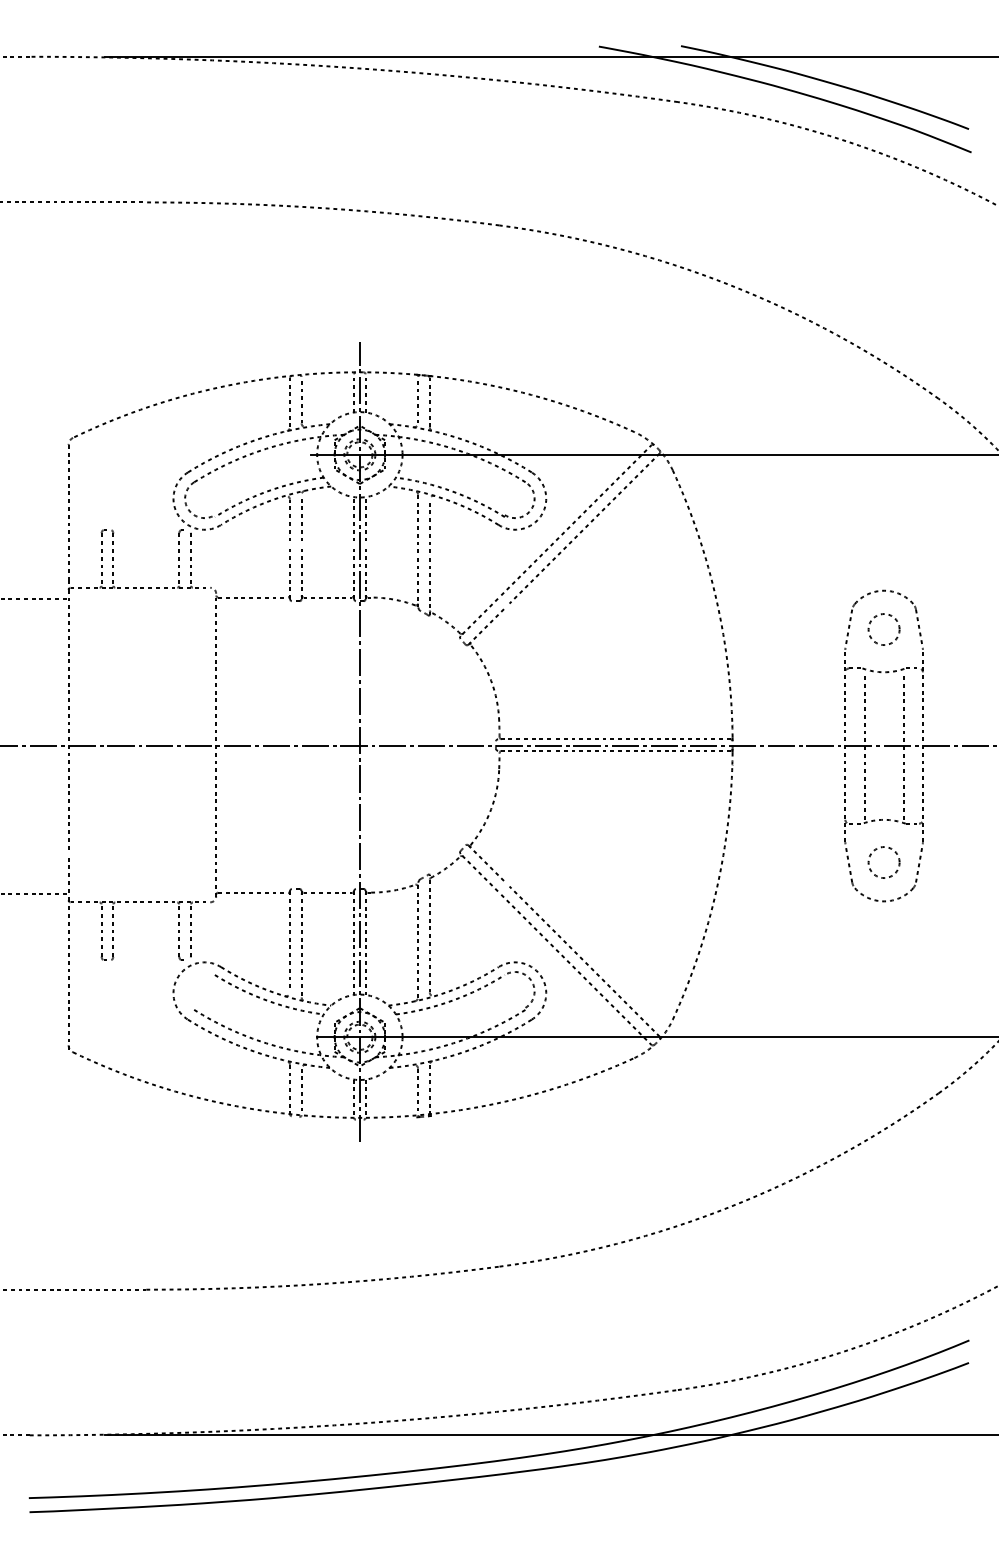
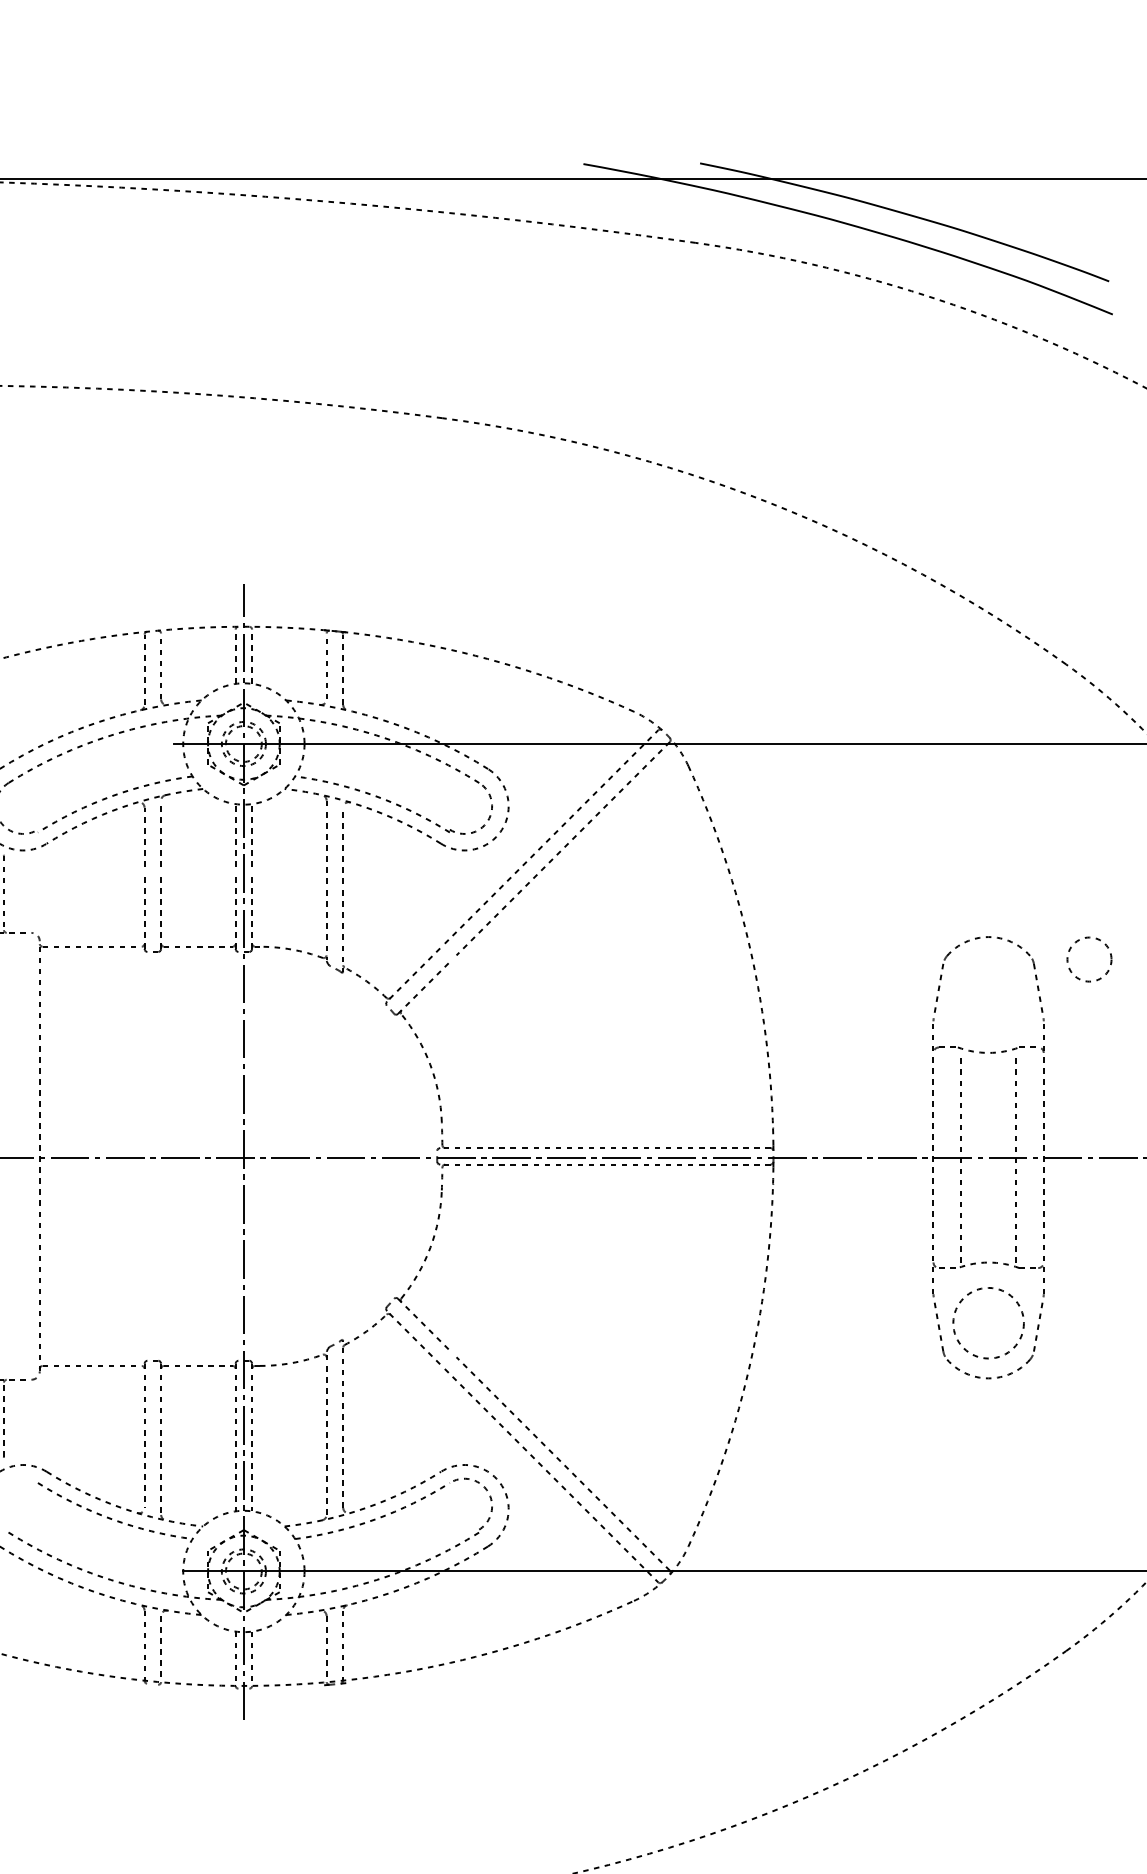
circle: (883, 629) -> (1088, 959), moved
circle: (883, 862) -> (987, 1323), size x1.6

